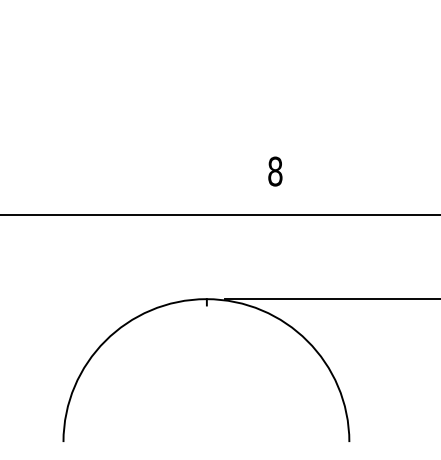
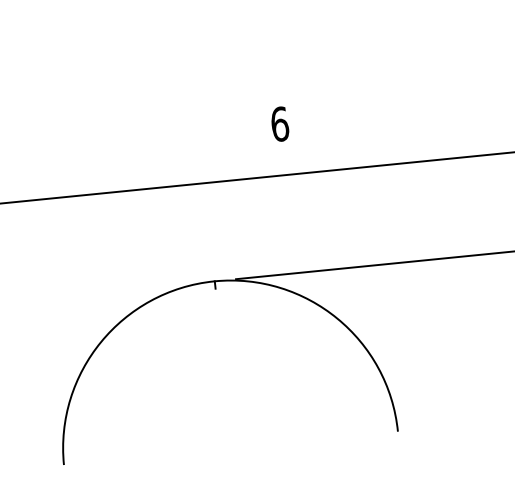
text: (275, 171) -> (280, 124), 8 -> 6

